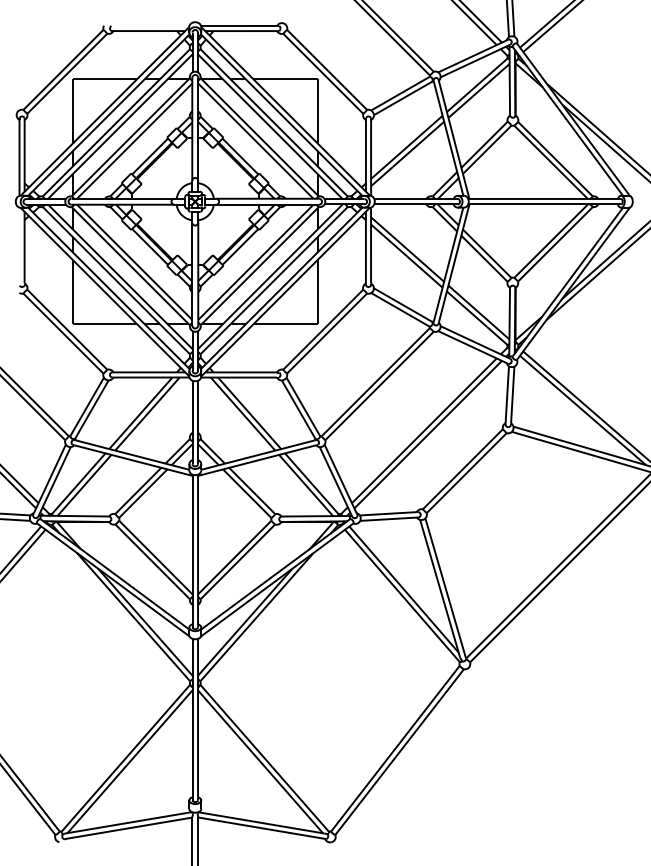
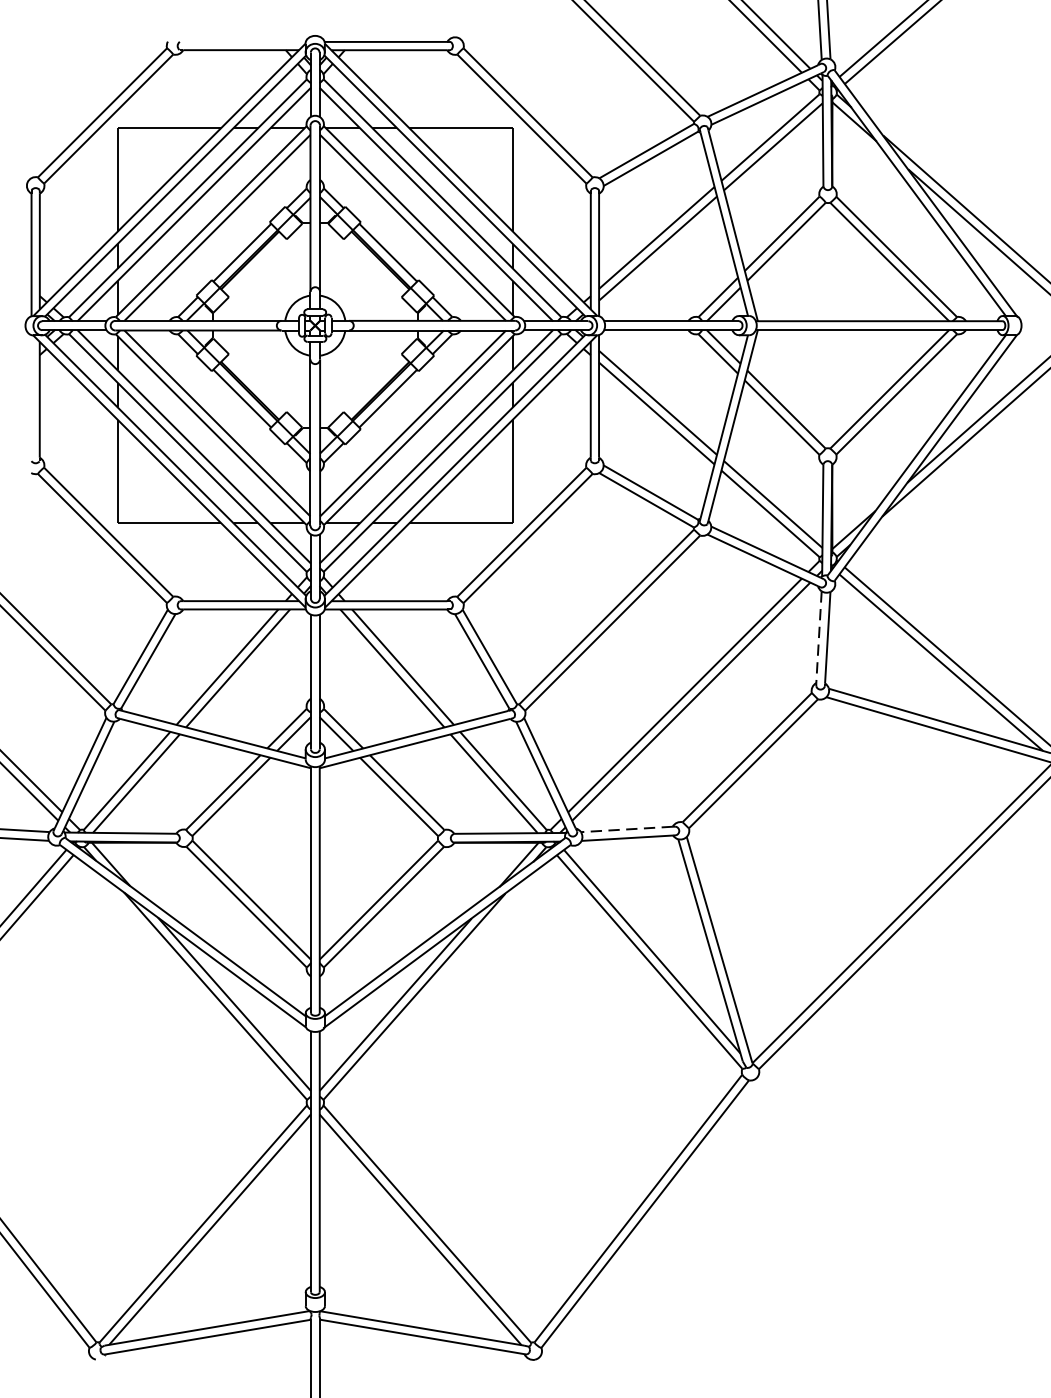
line: (507, 395) -> (819, 638), solid -> dashed
line: (388, 513) -> (627, 828), solid -> dashed

